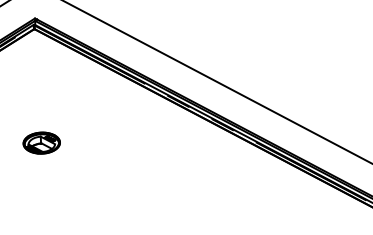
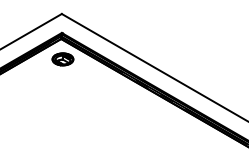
part: (40, 143) -> (62, 59), moved

